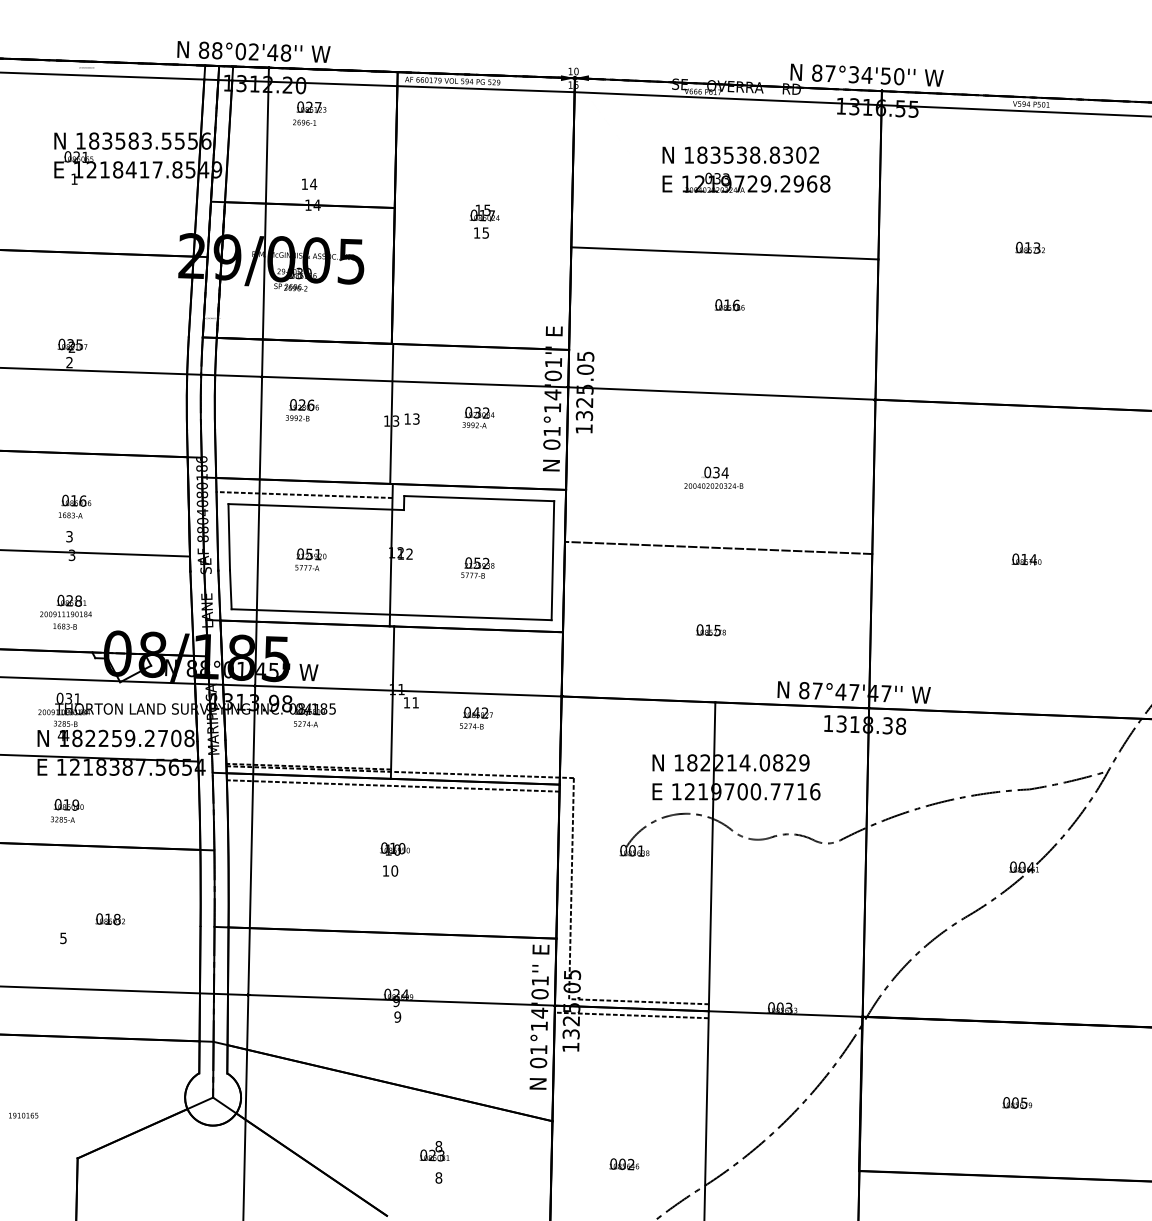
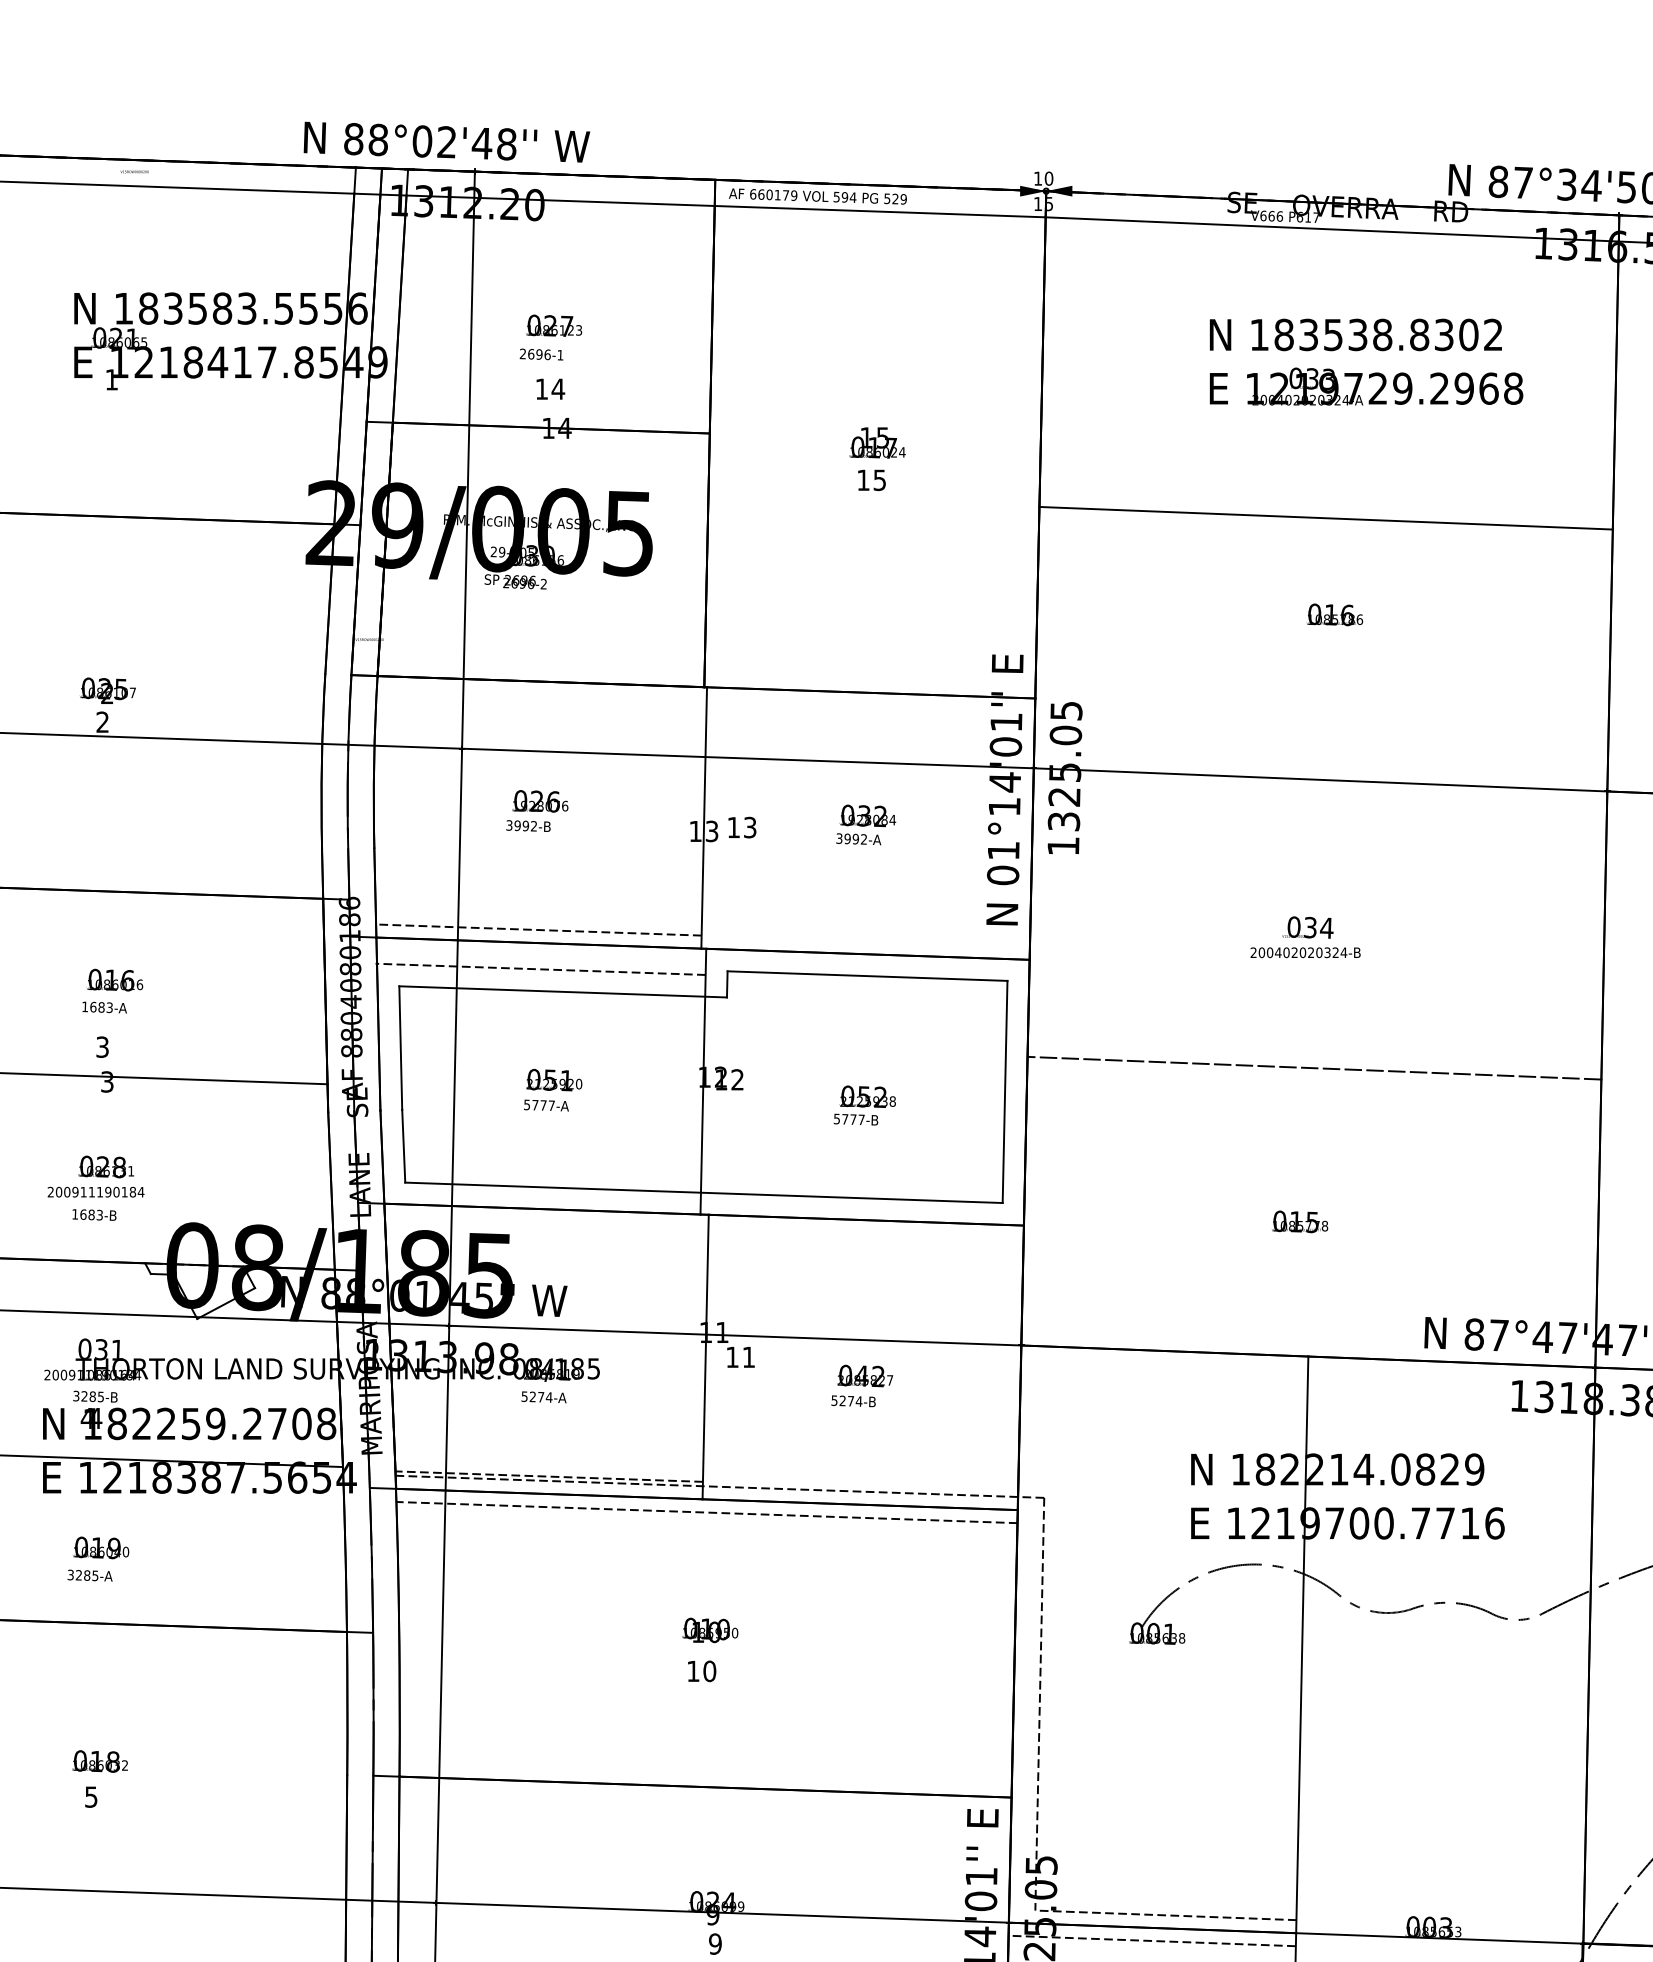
text: (309, 113) -> (550, 337), moved
line: (303, 473) -> (539, 929), added
text: (109, 919) -> (98, 1761), moved

